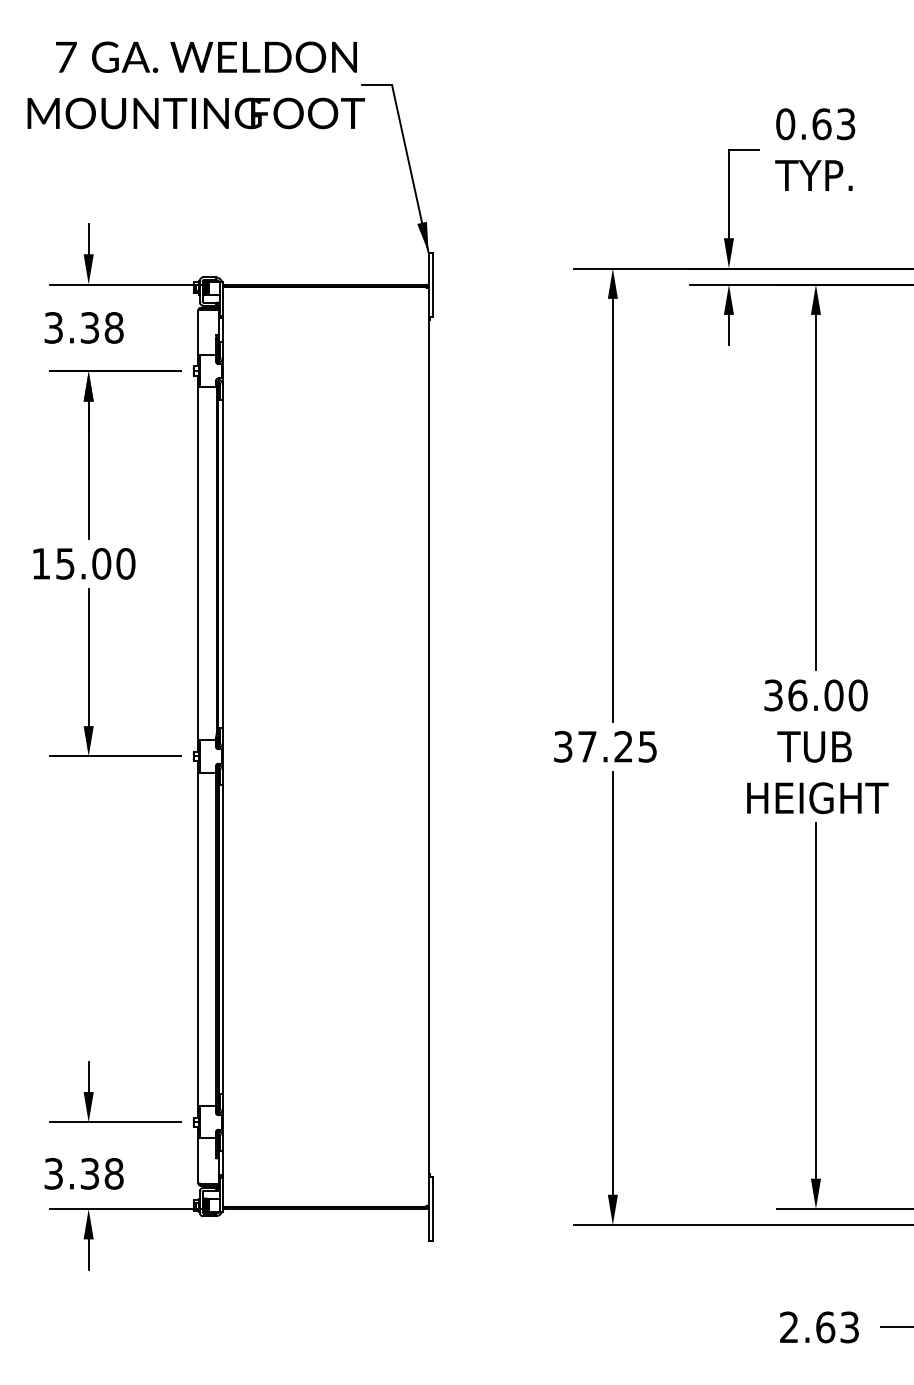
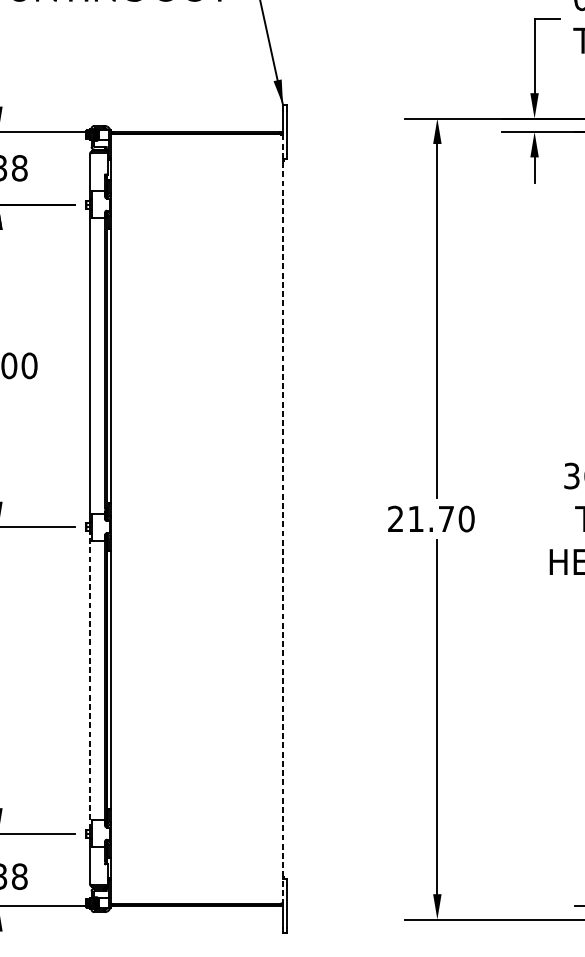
text: (605, 746) -> (431, 518), 37.25 -> 21.70
line: (428, 747) -> (282, 519), solid -> dashed
line: (198, 938) -> (90, 679), solid -> dashed

